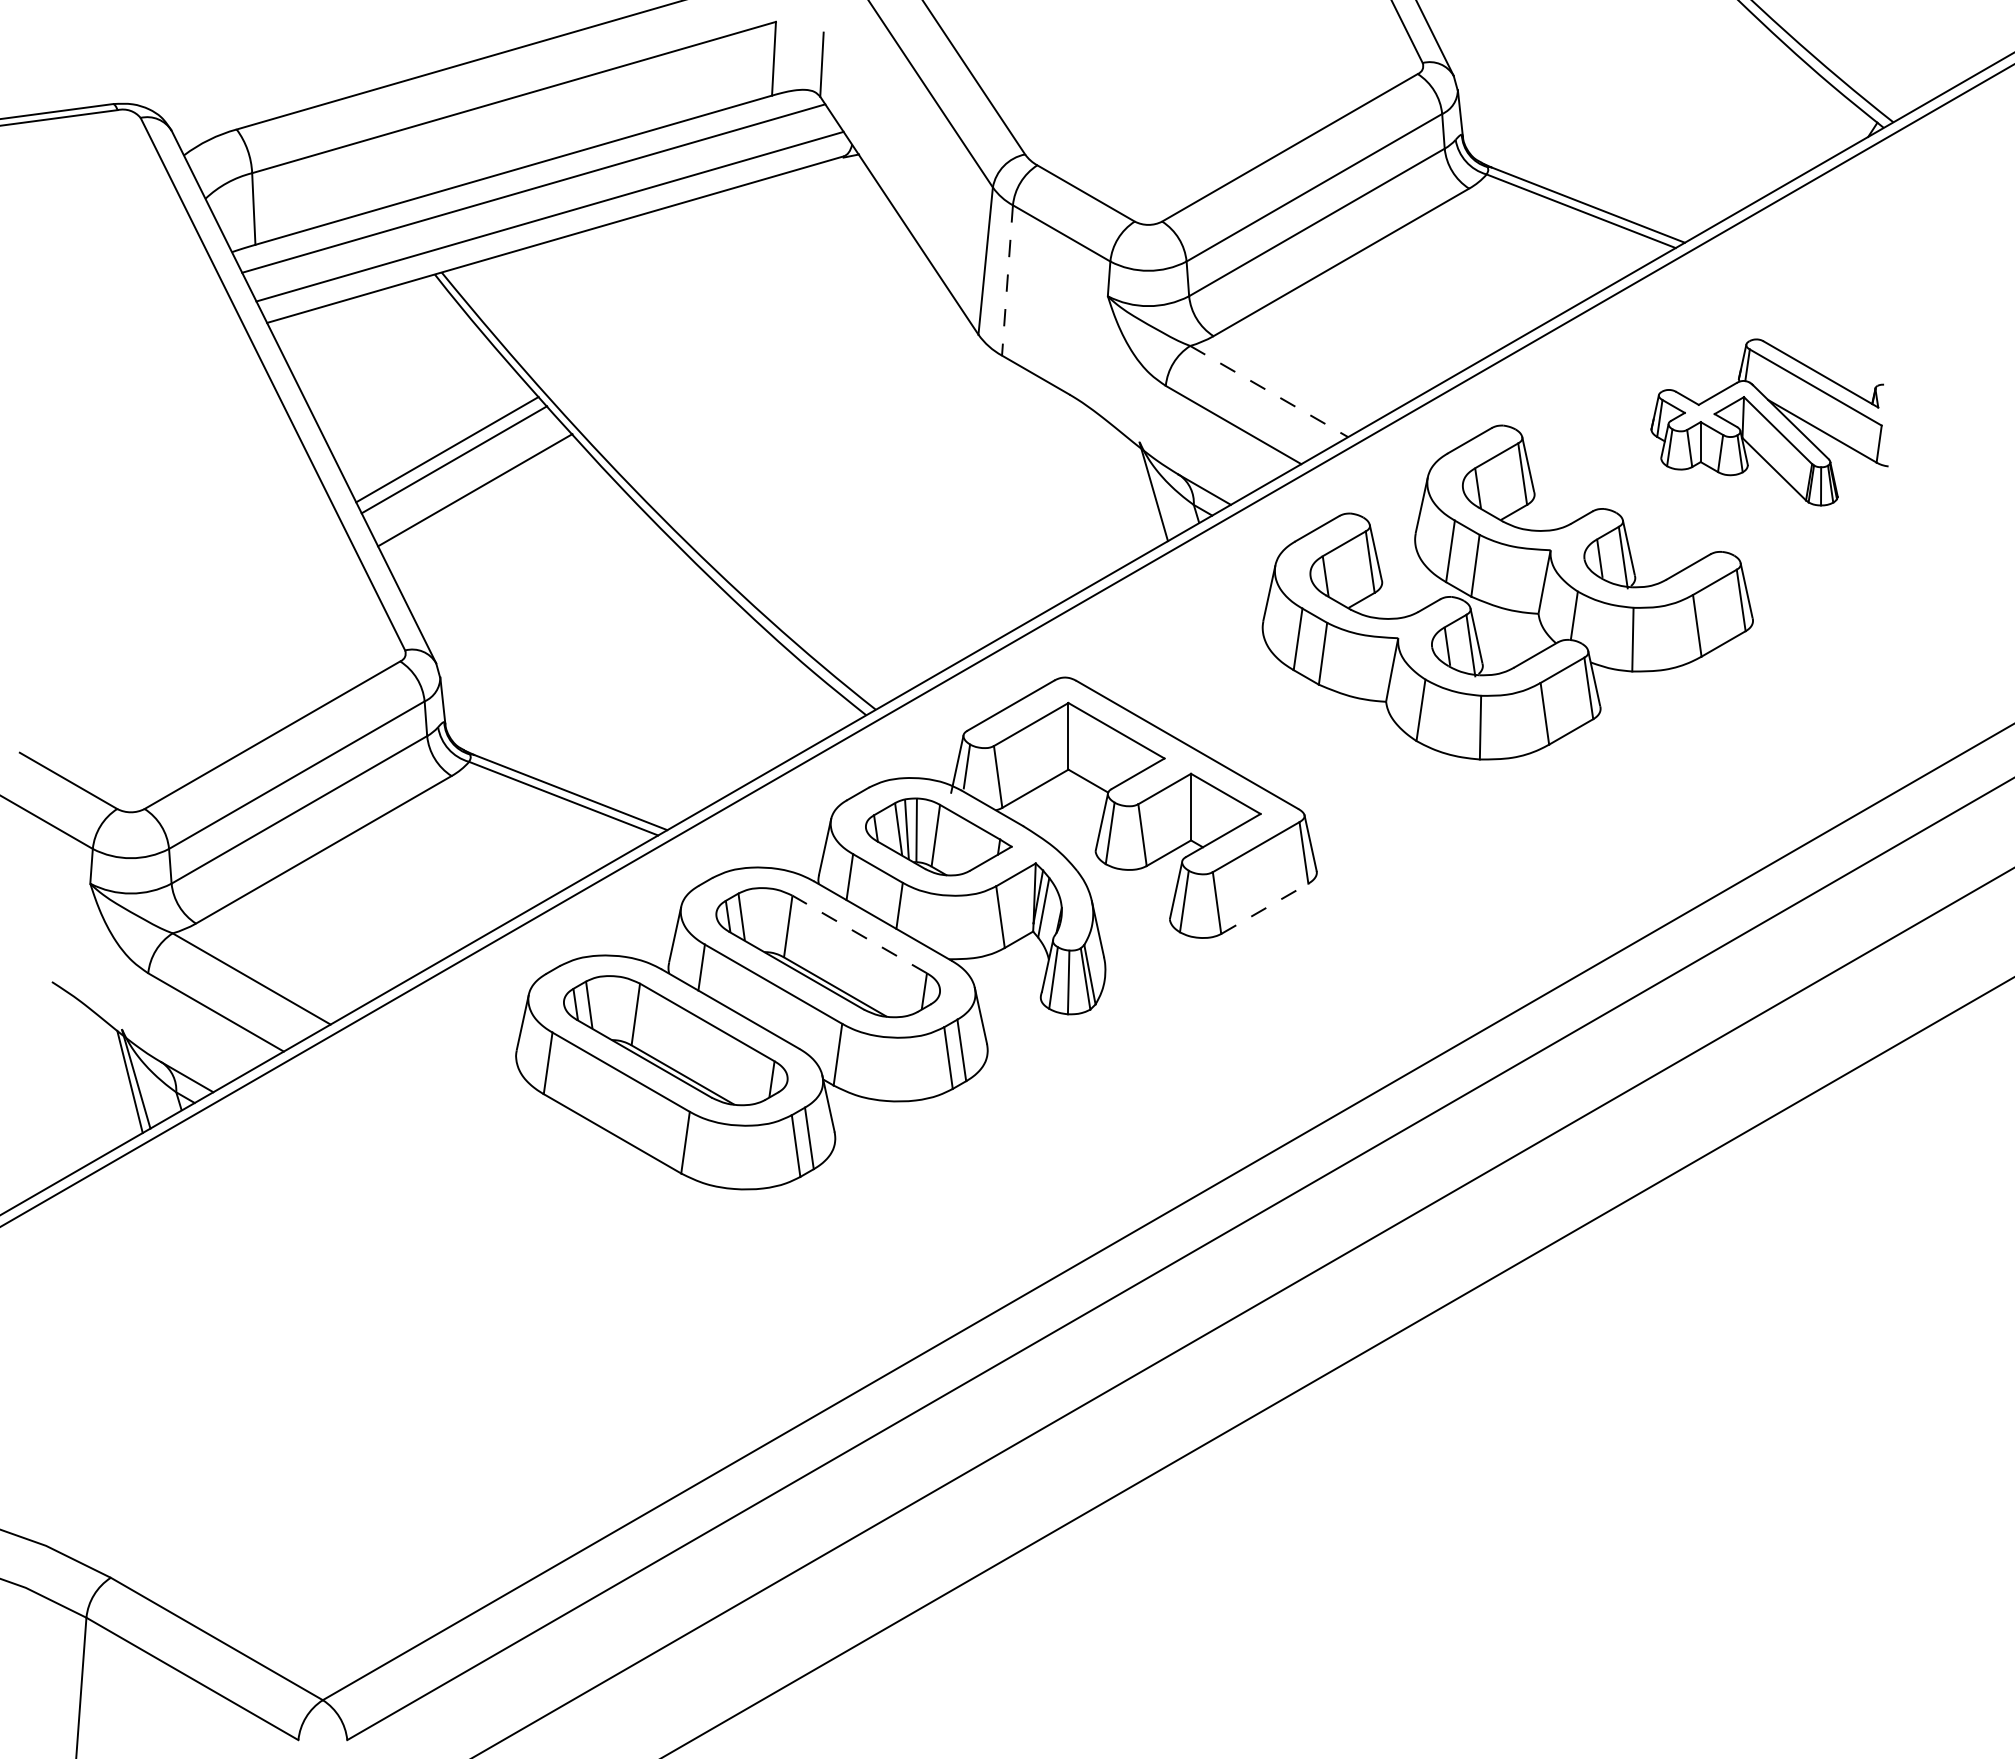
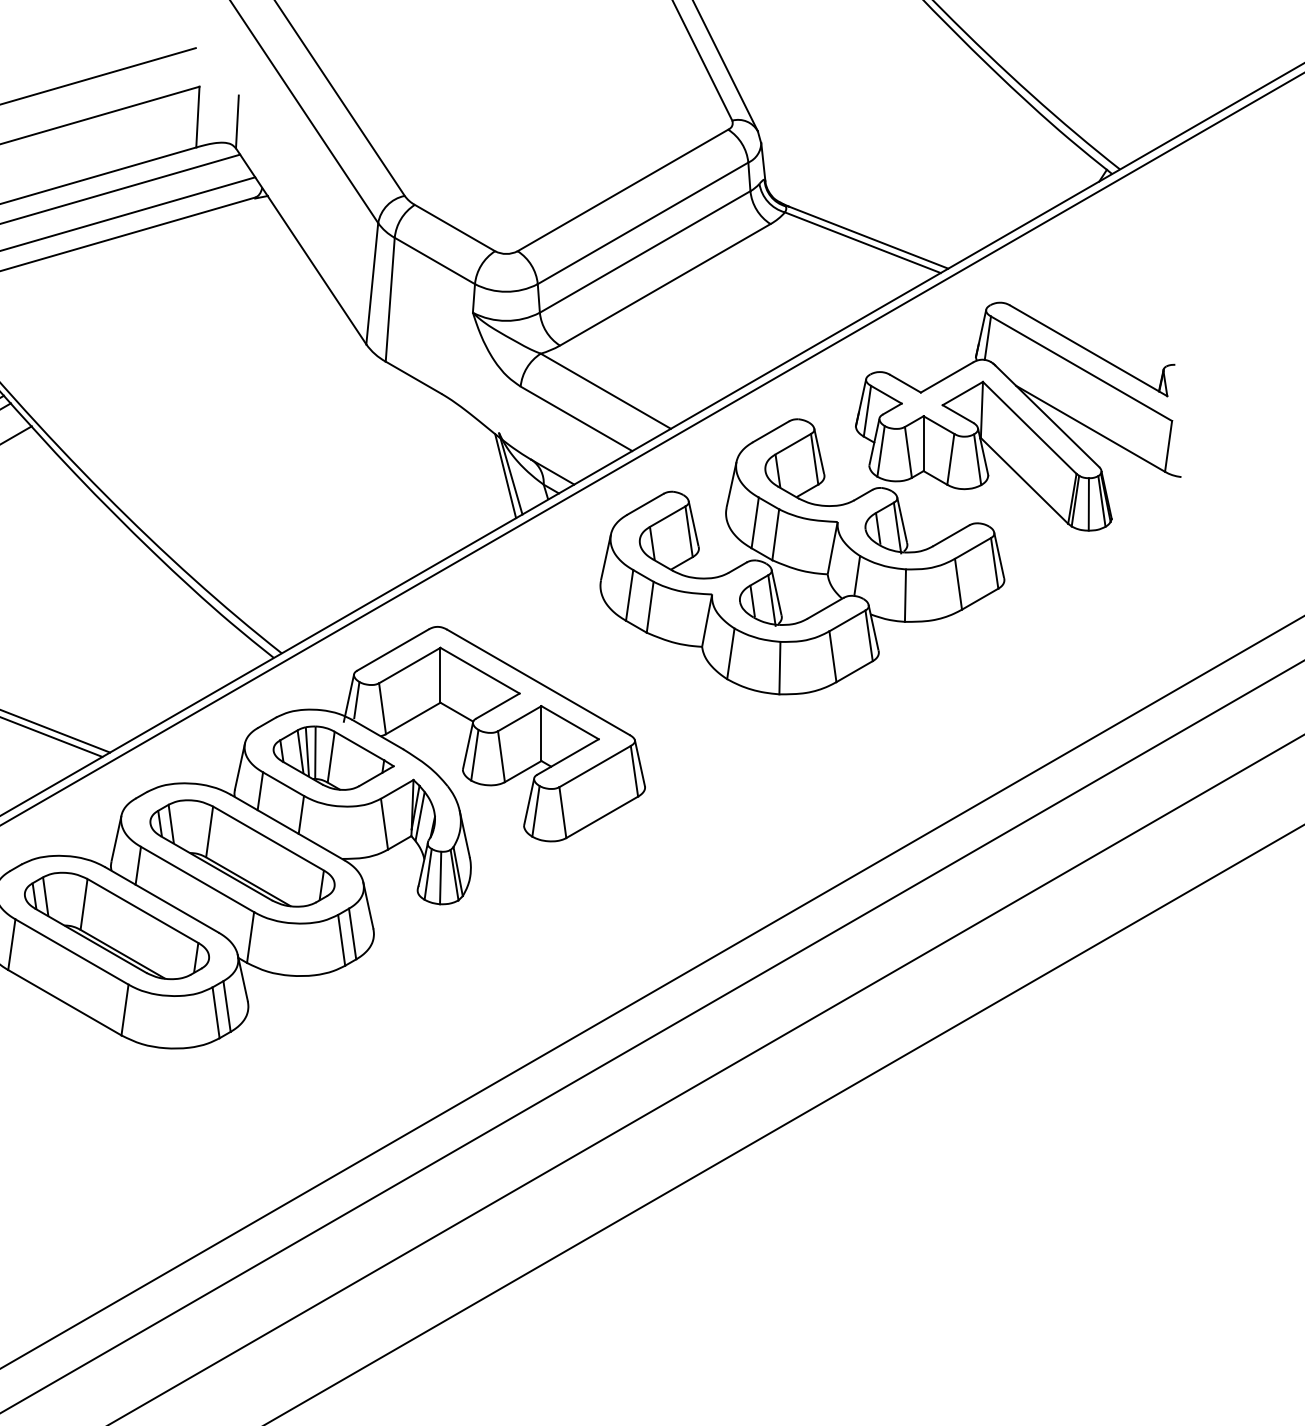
line: (1007, 280) -> (390, 299), dashed -> solid
line: (1269, 391) -> (606, 391), dashed -> solid
part: (1769, 422) -> (1017, 416), size x1.67
line: (1147, 494) -> (505, 476), added
line: (1265, 908) -> (602, 817), dashed -> solid
line: (859, 934) -> (268, 838), dashed -> solid

